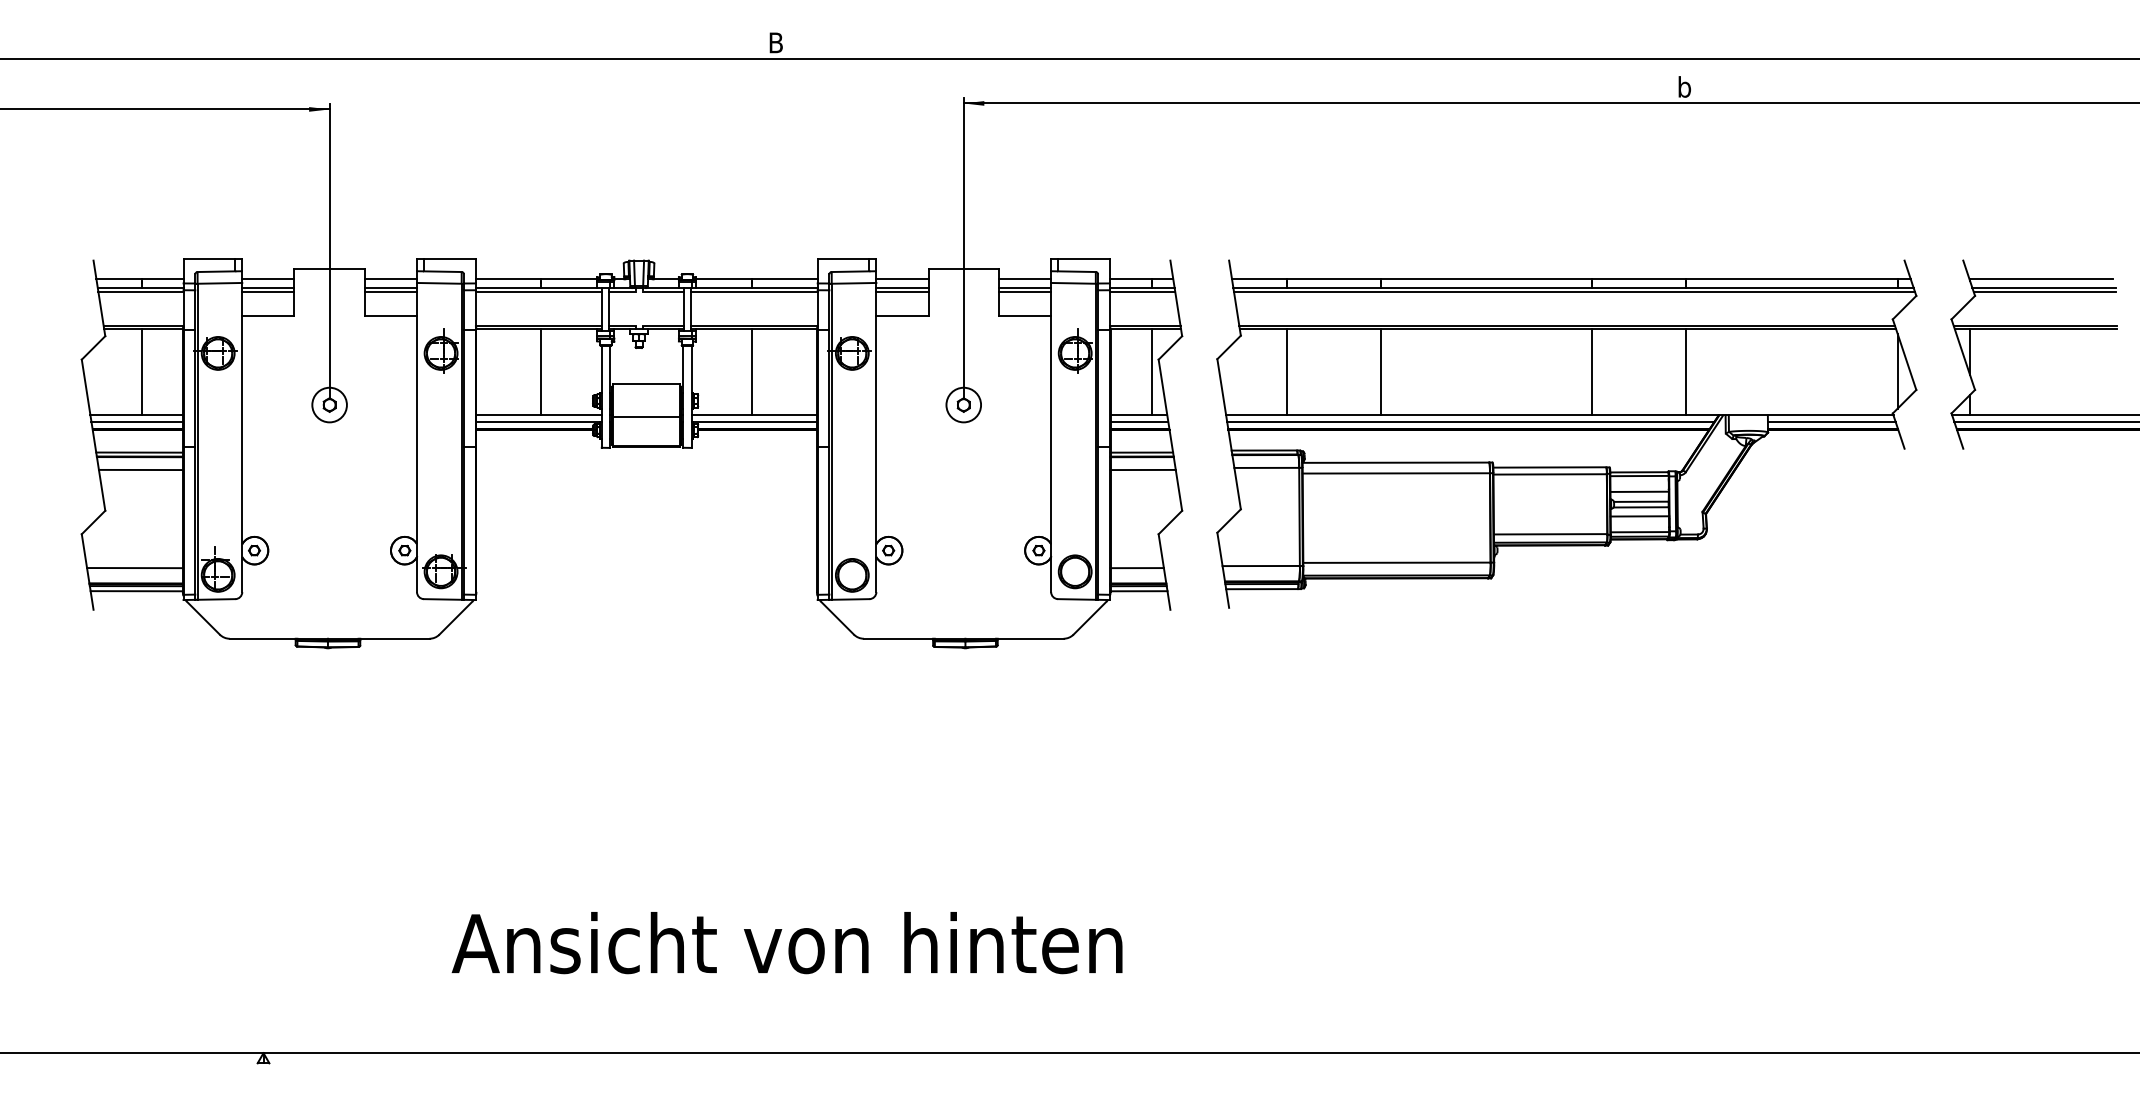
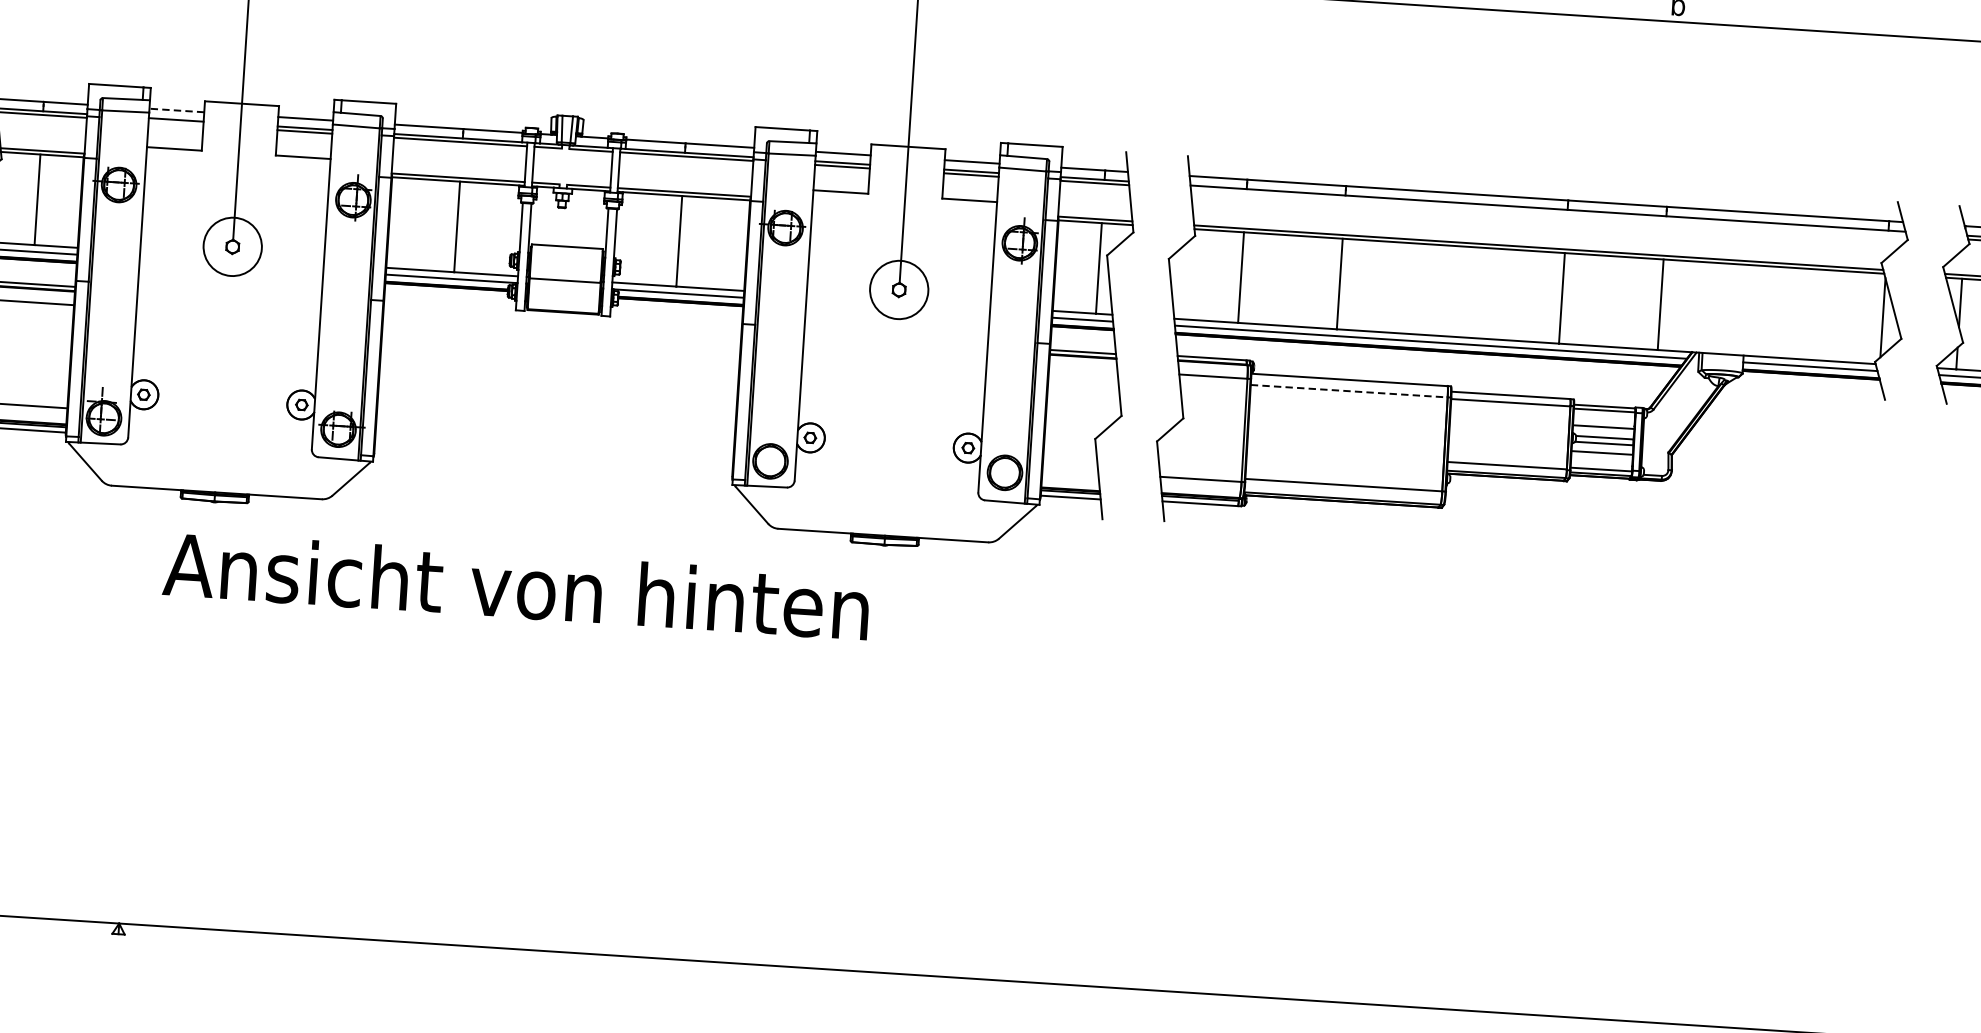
line: (267, 279) -> (175, 110), solid -> dashed
line: (268, 291) -> (176, 123), removed
line: (1573, 291) -> (1547, 212), removed
circle: (329, 404) -> (232, 246), size x1.6
circle: (963, 404) -> (898, 289), size x1.6
line: (1142, 469) -> (1082, 369), removed
line: (1396, 473) -> (1349, 391), solid -> dashed
line: (1136, 568) -> (1069, 473), removed
text: (786, 943) -> (515, 586), moved

